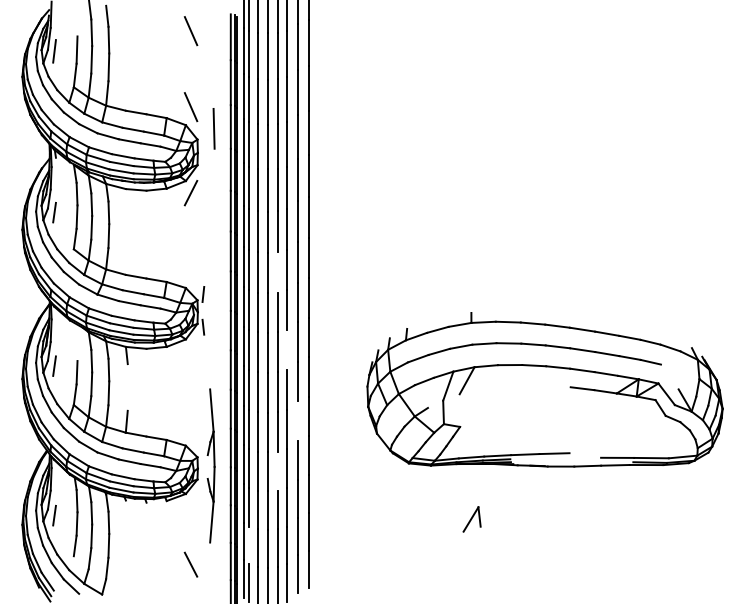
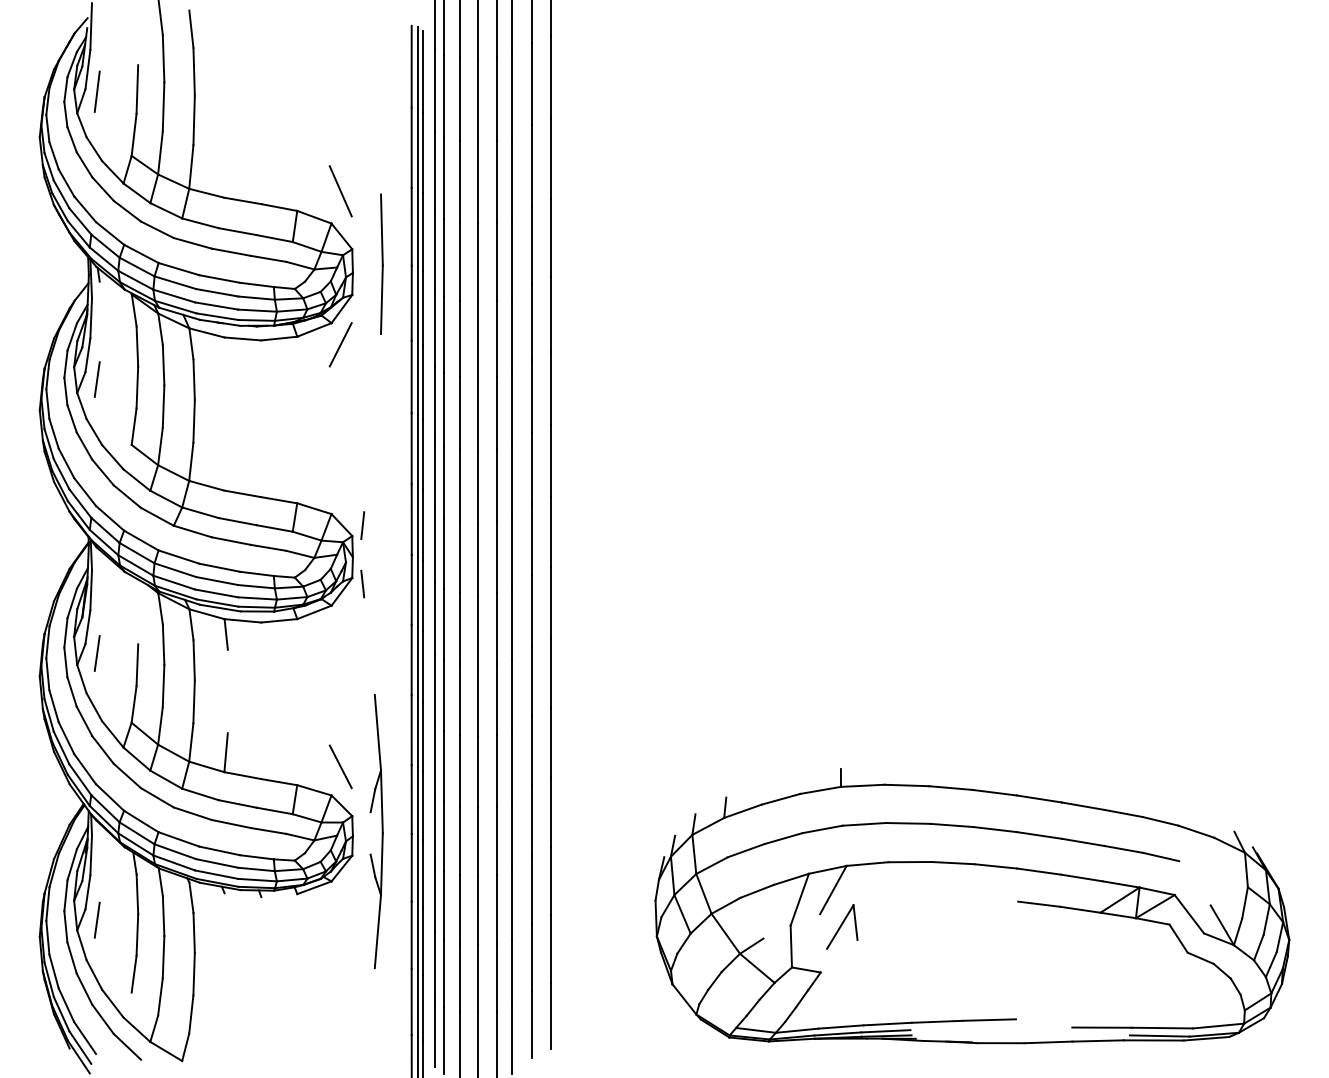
line: (190, 31) -> (339, 56), removed
line: (213, 167) -> (380, 299), added
line: (278, 272) -> (496, 486), added
line: (287, 350) -> (512, 625), added
part: (544, 389) -> (971, 905), moved
line: (298, 420) -> (532, 750), added
line: (278, 470) -> (496, 839), added
line: (248, 545) -> (443, 973), added
line: (190, 564) -> (339, 766), moved

